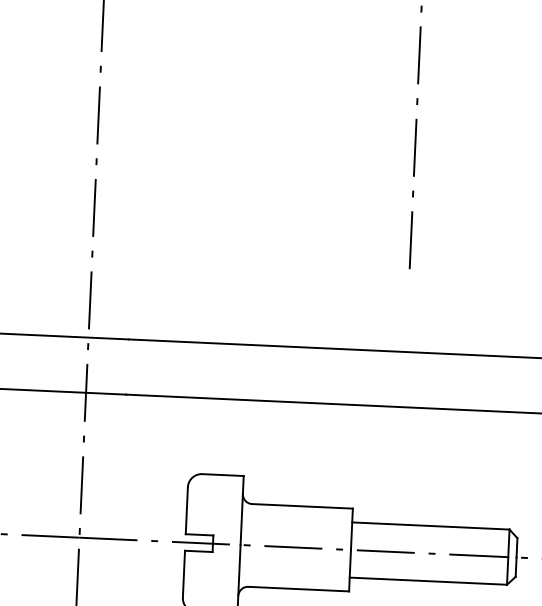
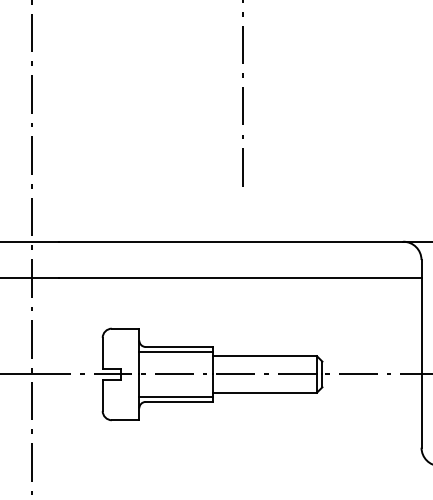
line: (296, 512) -> (175, 351), added
line: (293, 582) -> (175, 397), added

